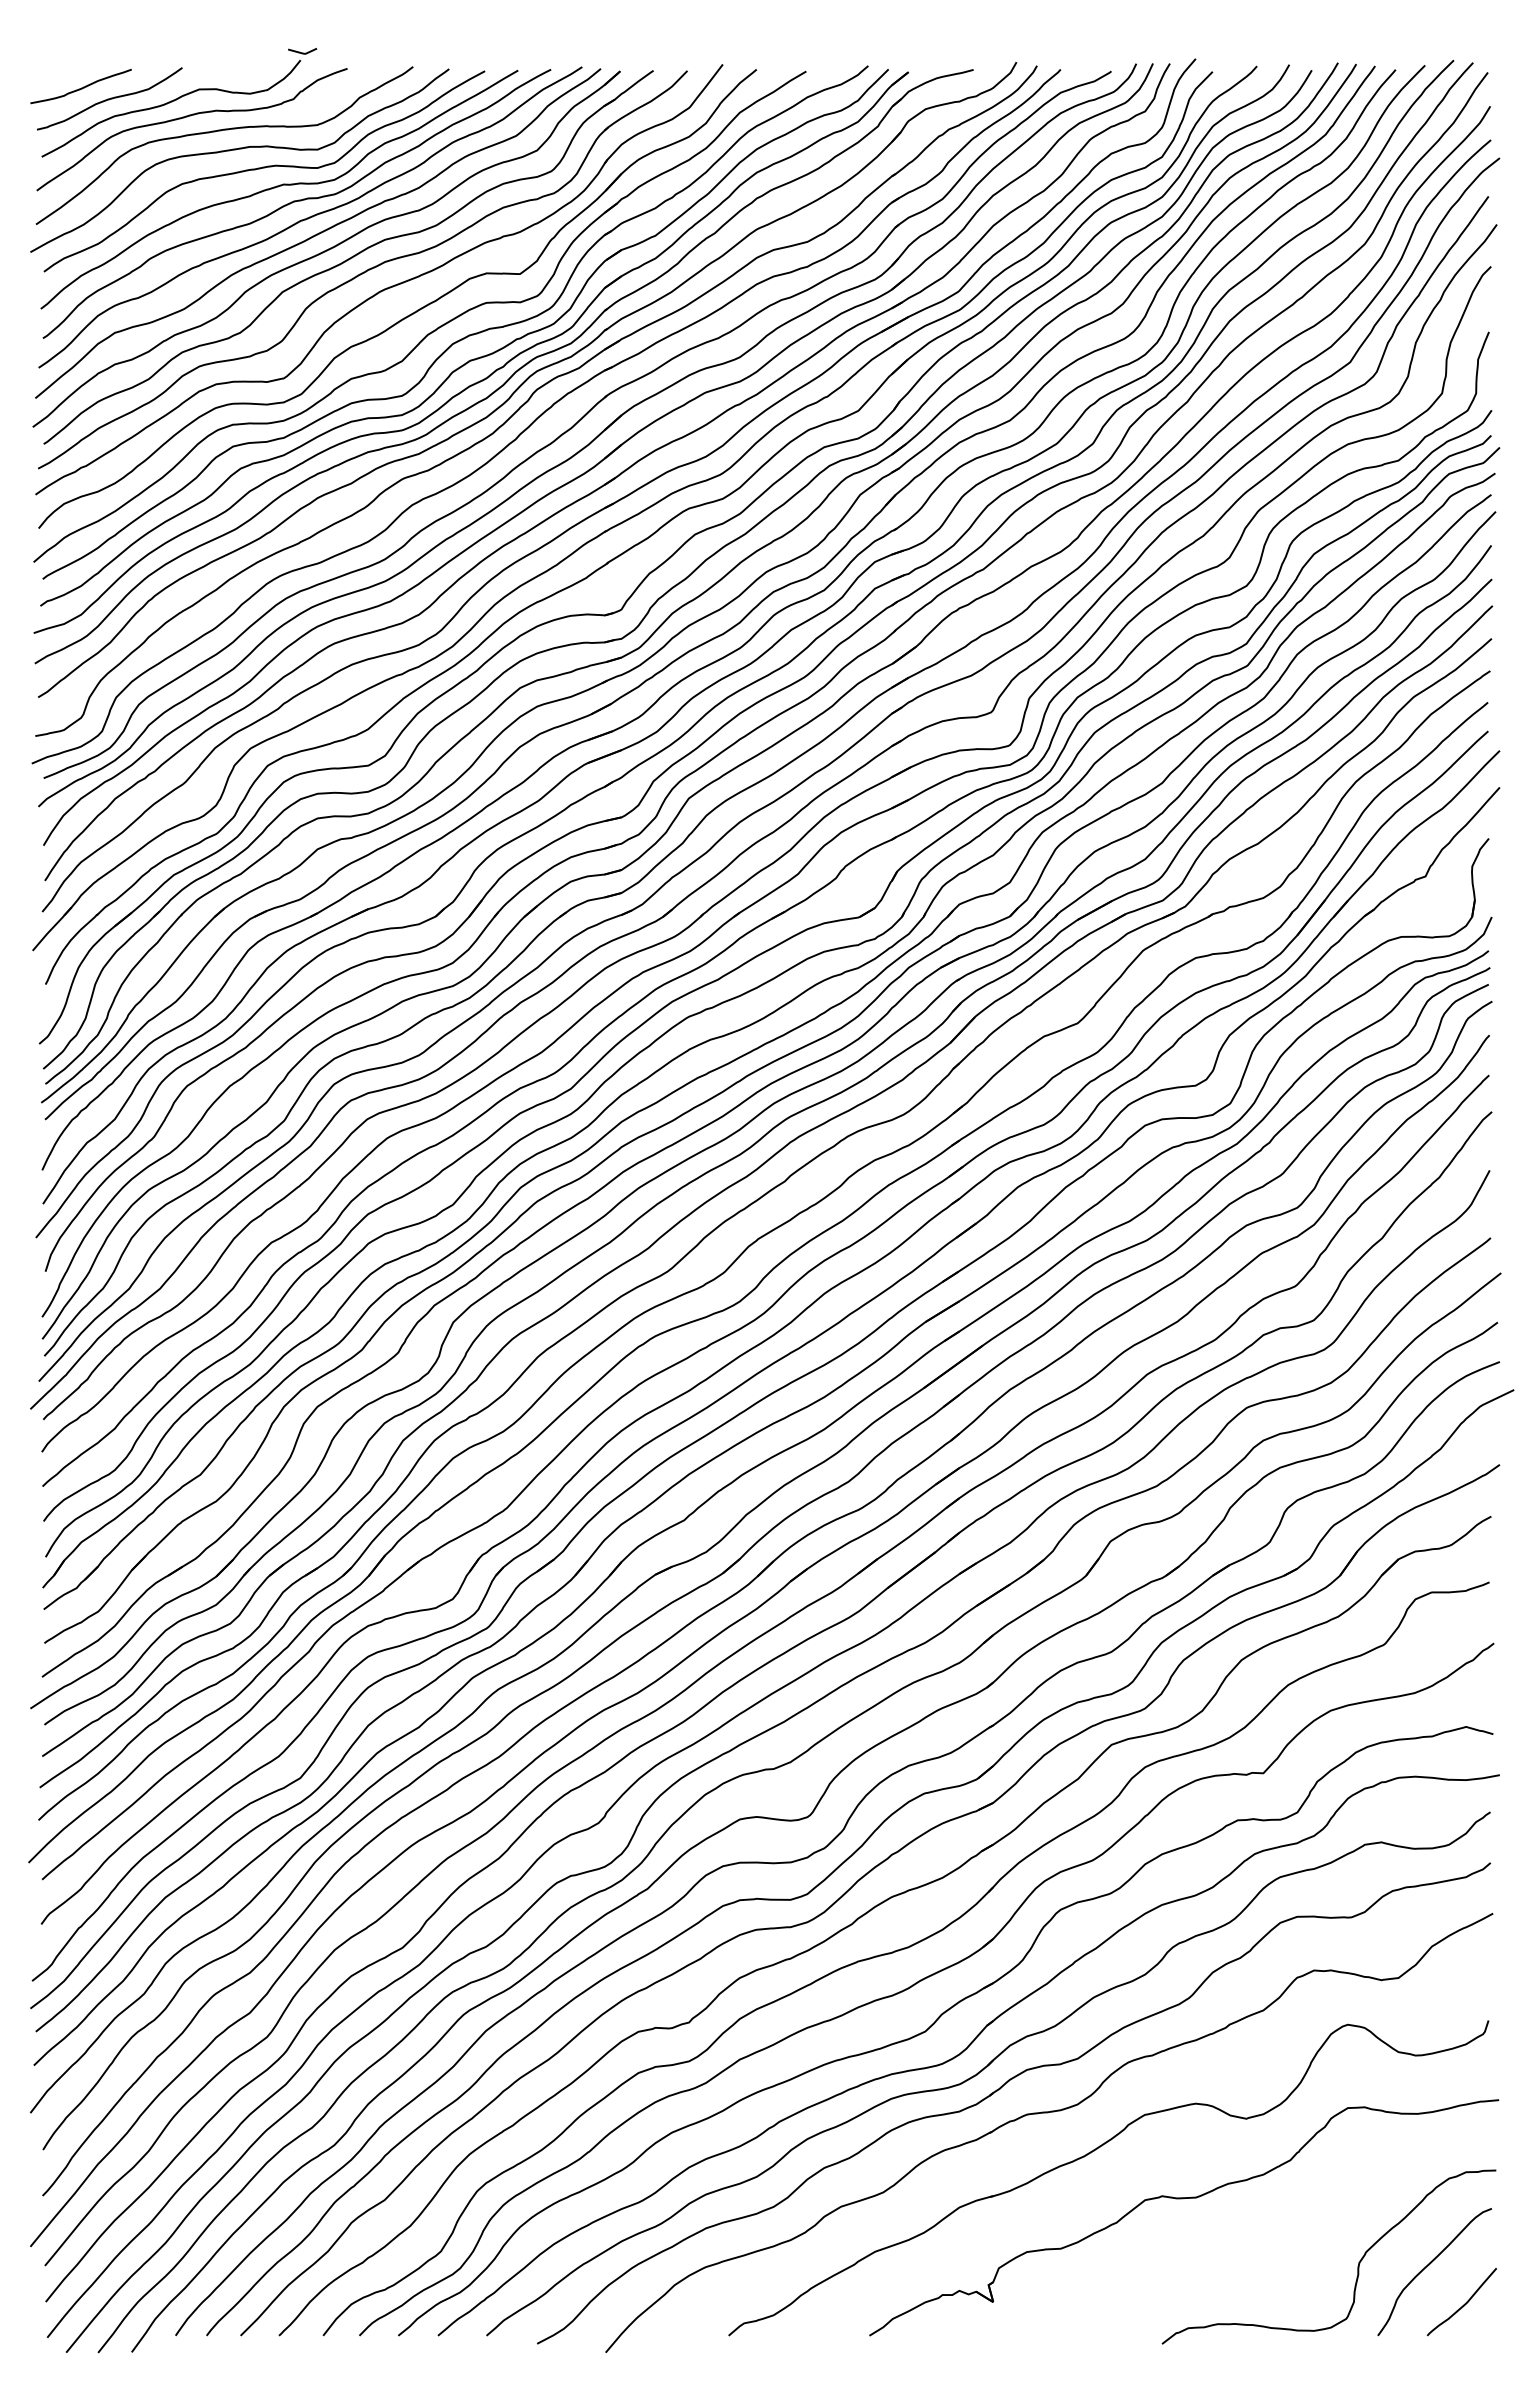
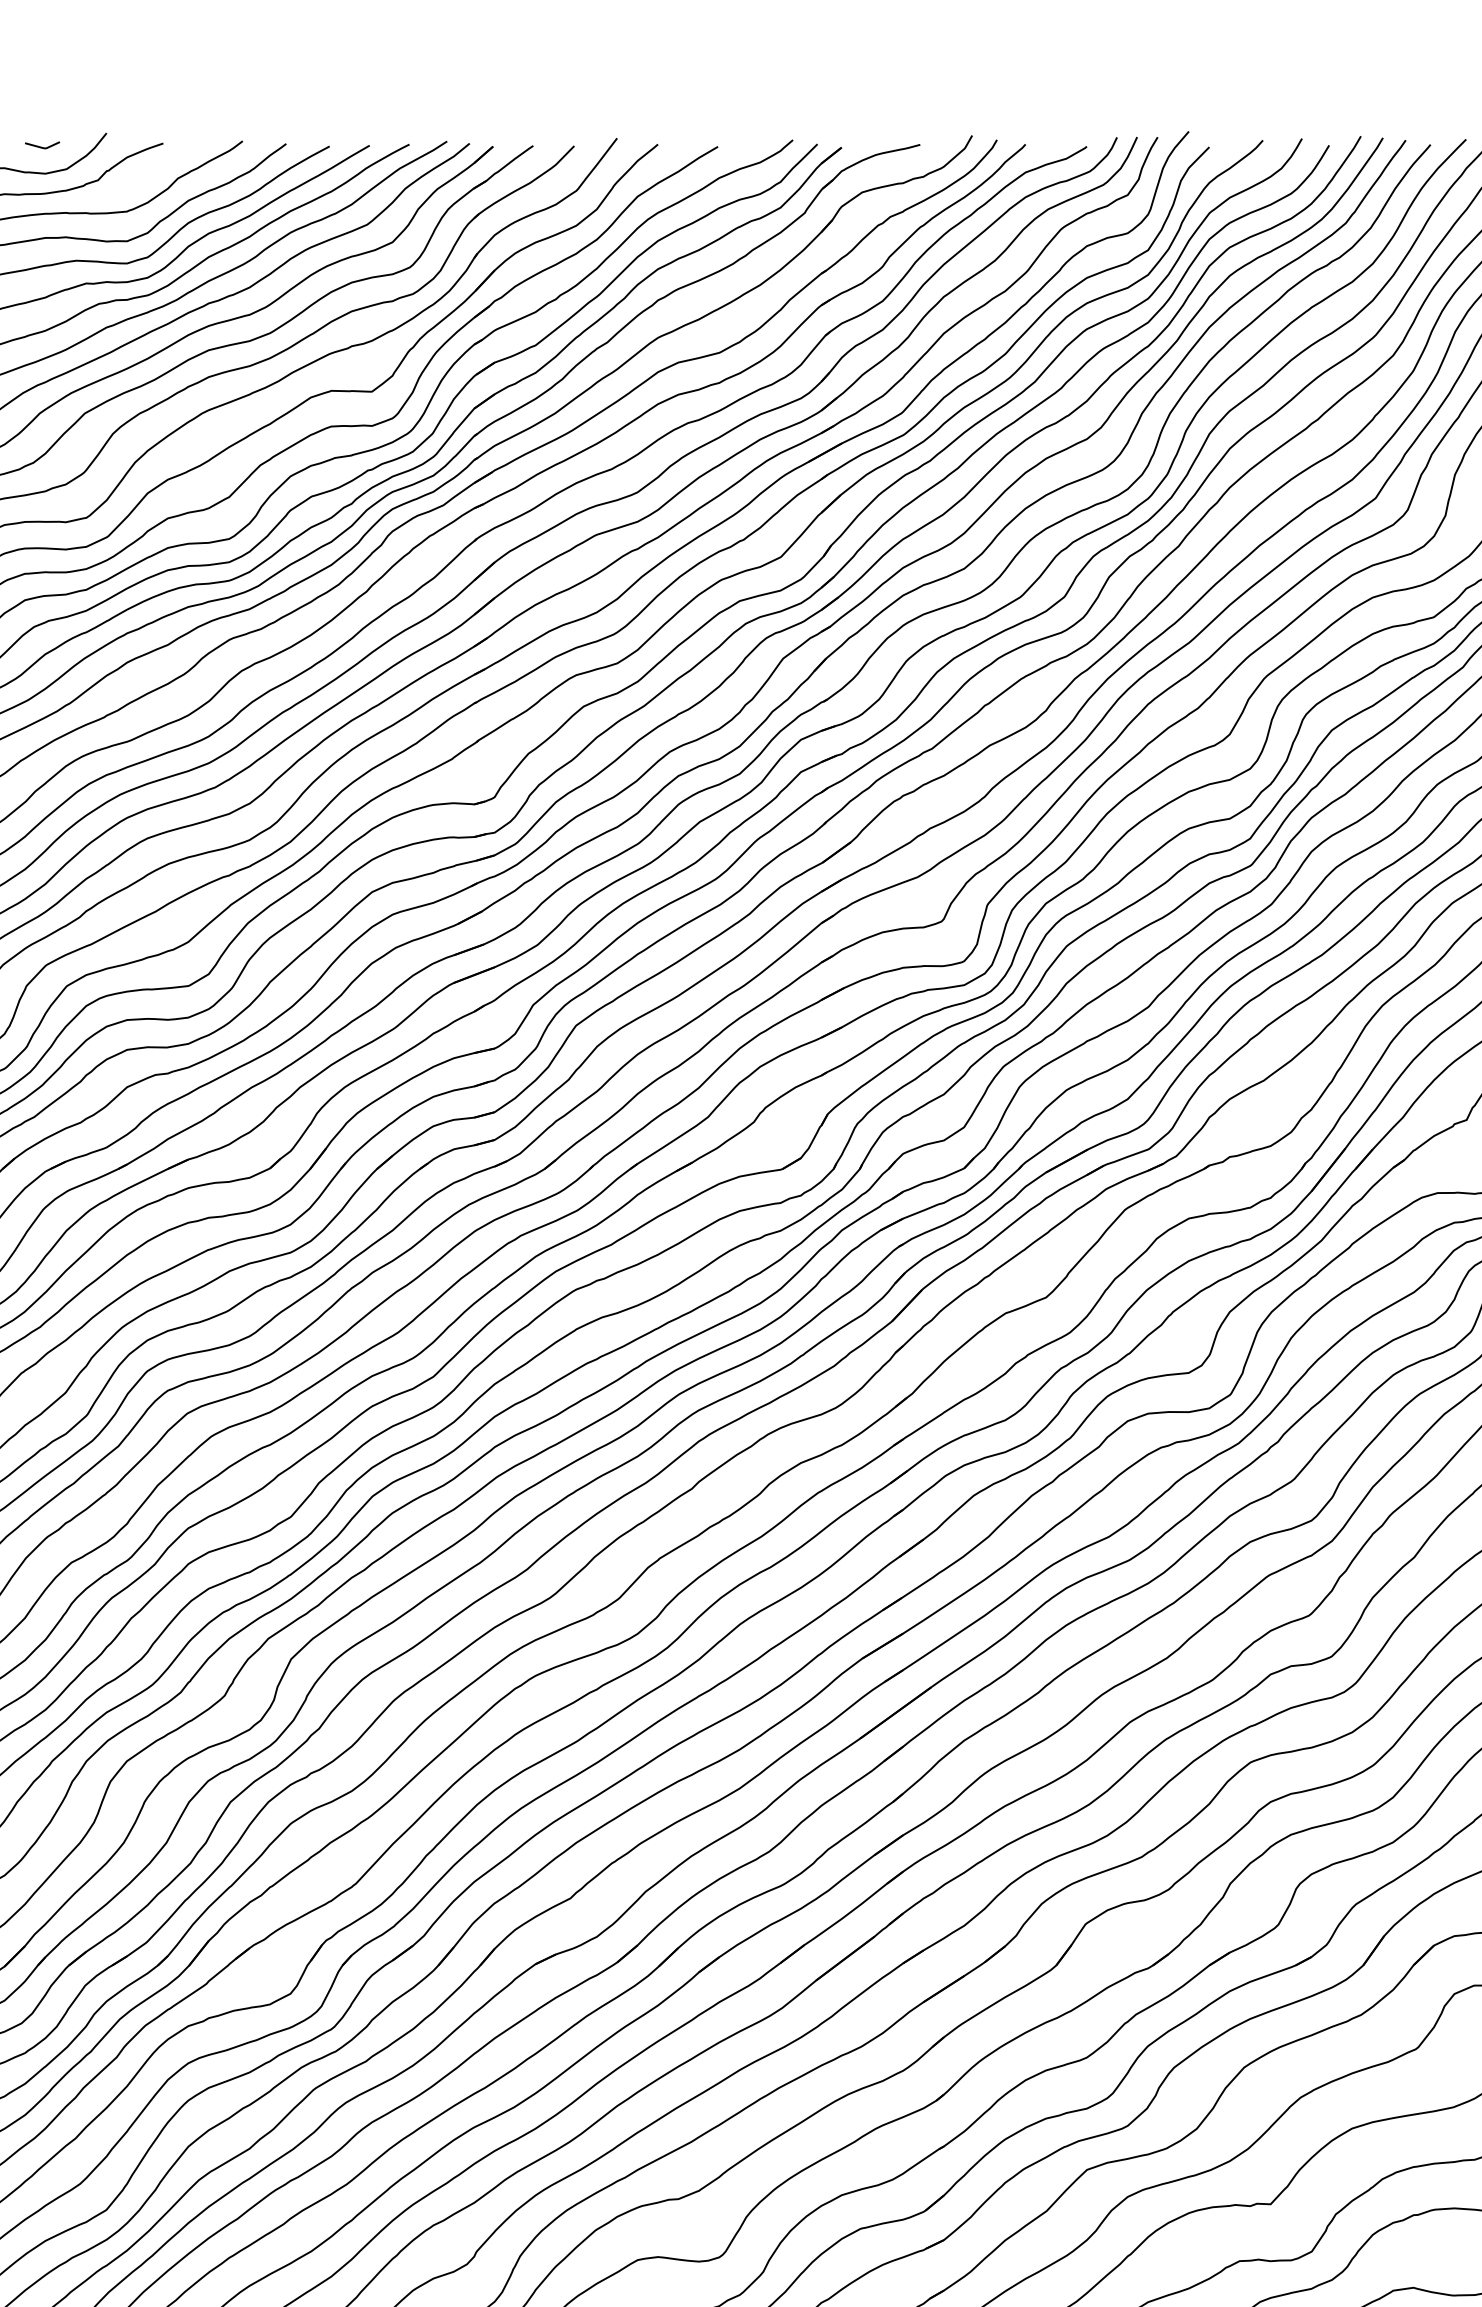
line: (302, 52) -> (42, 146), moved

